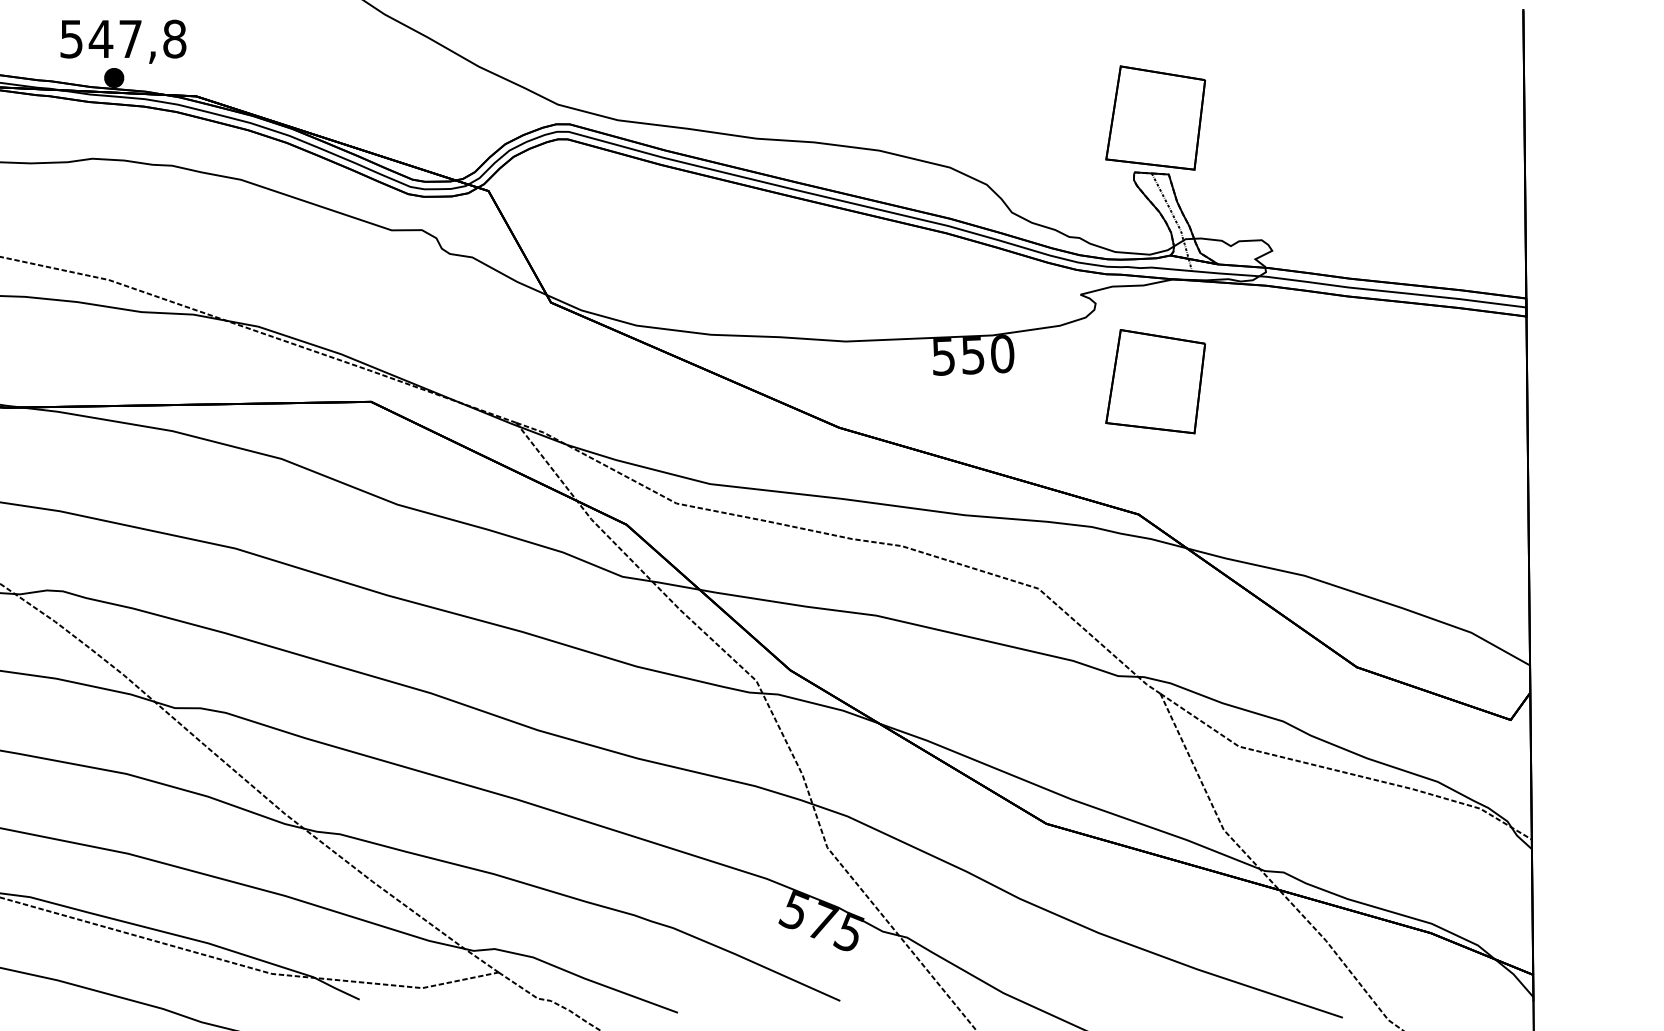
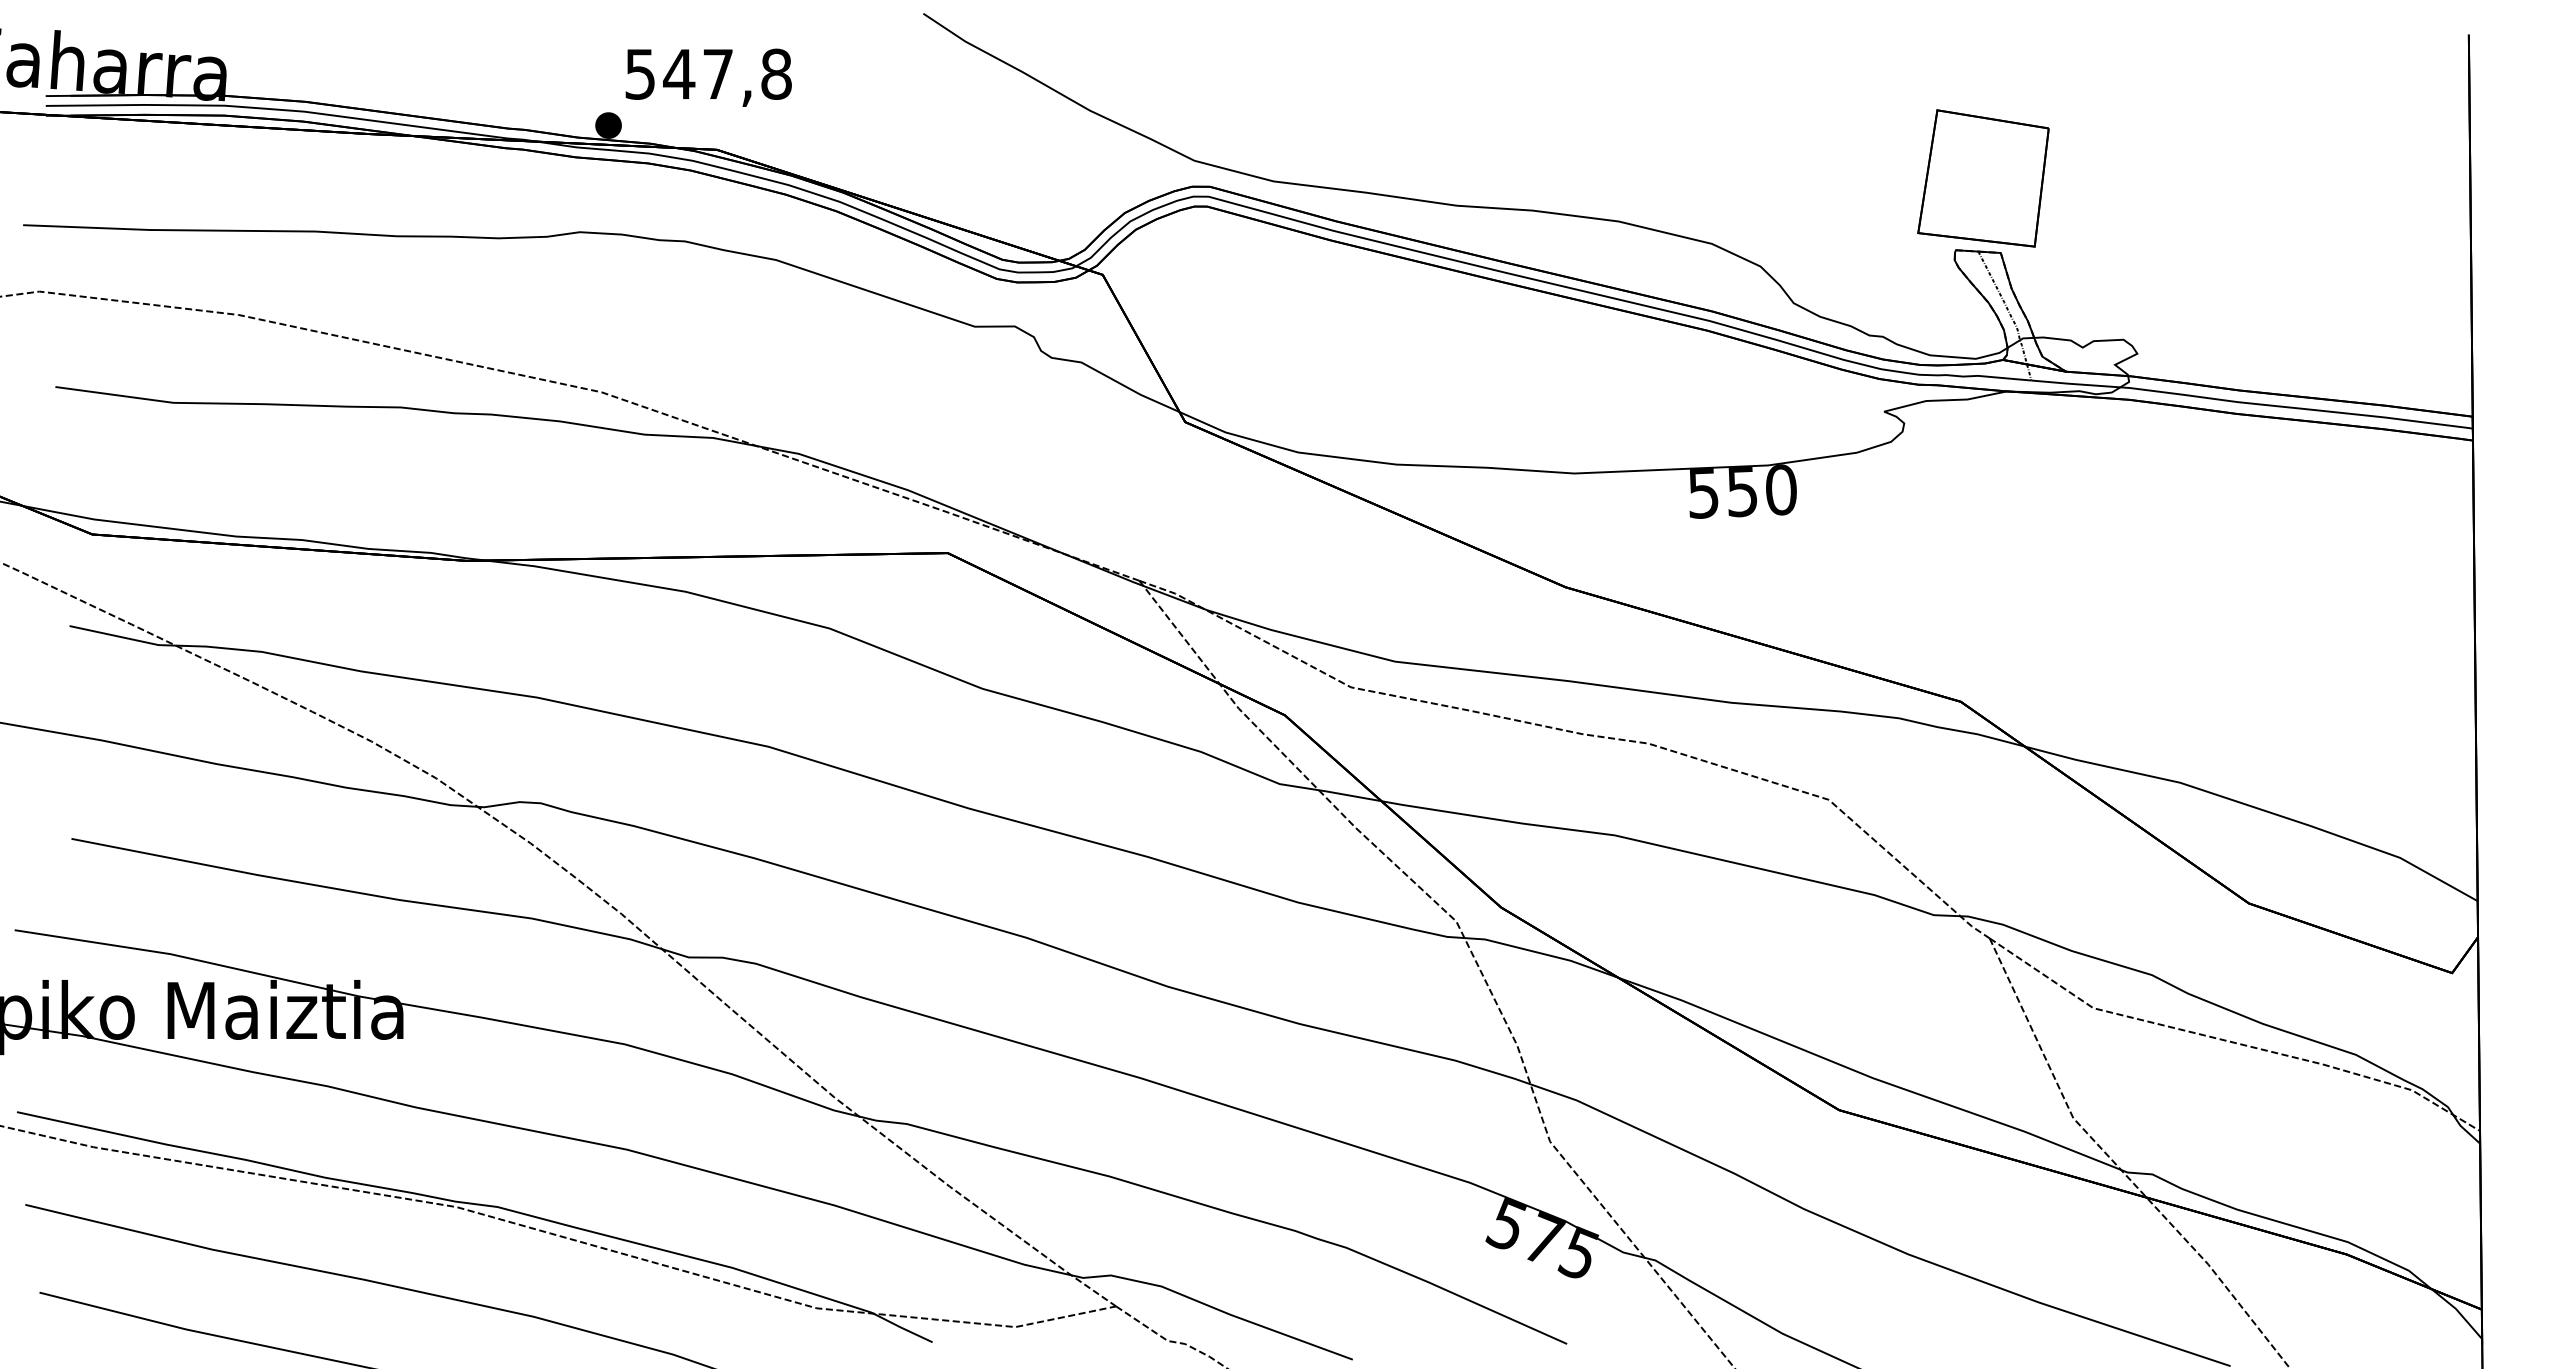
text: (123, 41) -> (708, 77), moved
part: (1155, 381) -> (1983, 526), removed

